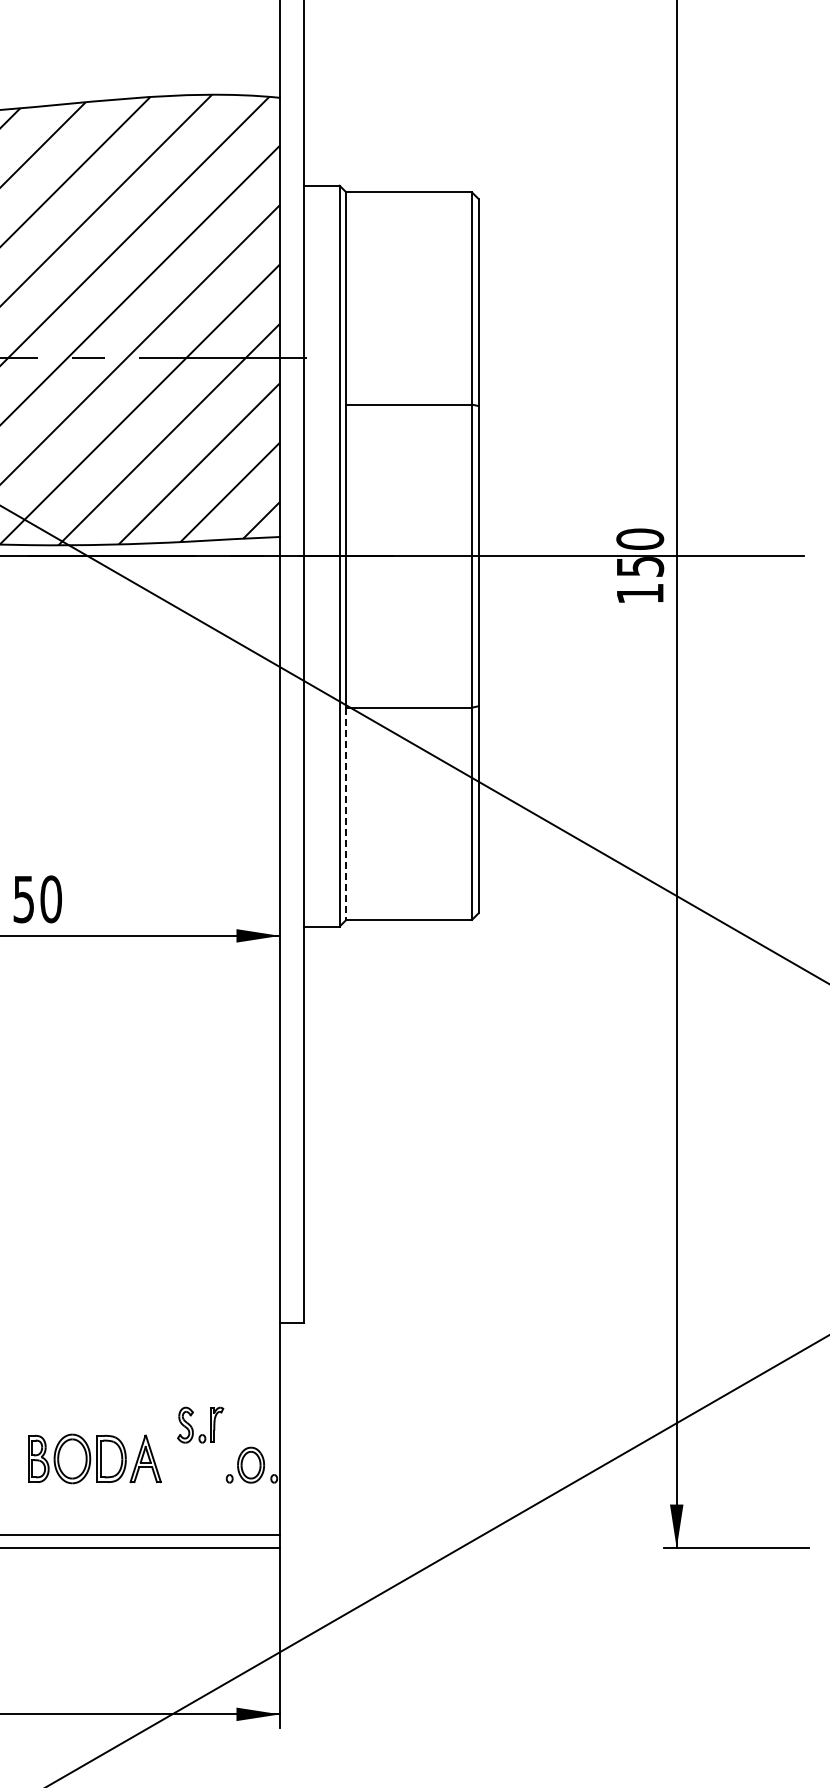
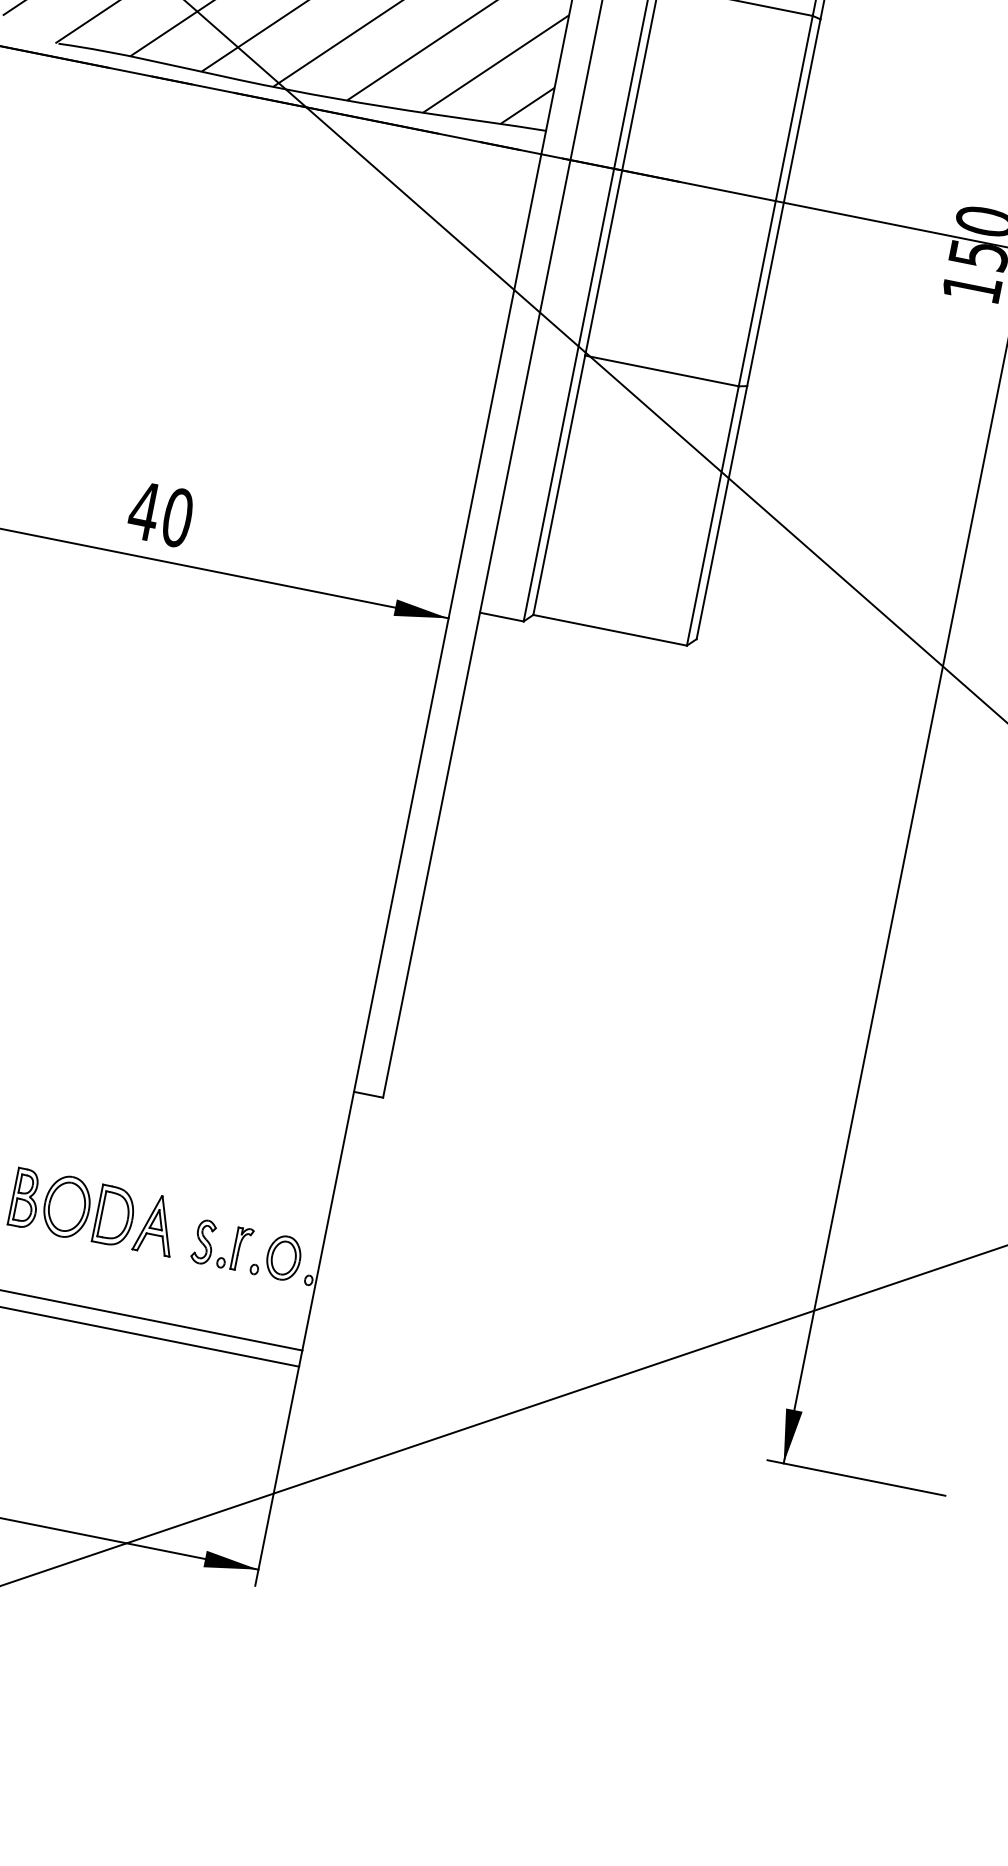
line: (346, 814) -> (559, 486), dashed -> solid
text: (23, 899) -> (143, 511), 50 -> 40
part: (193, 1428) -> (212, 1248), moved

